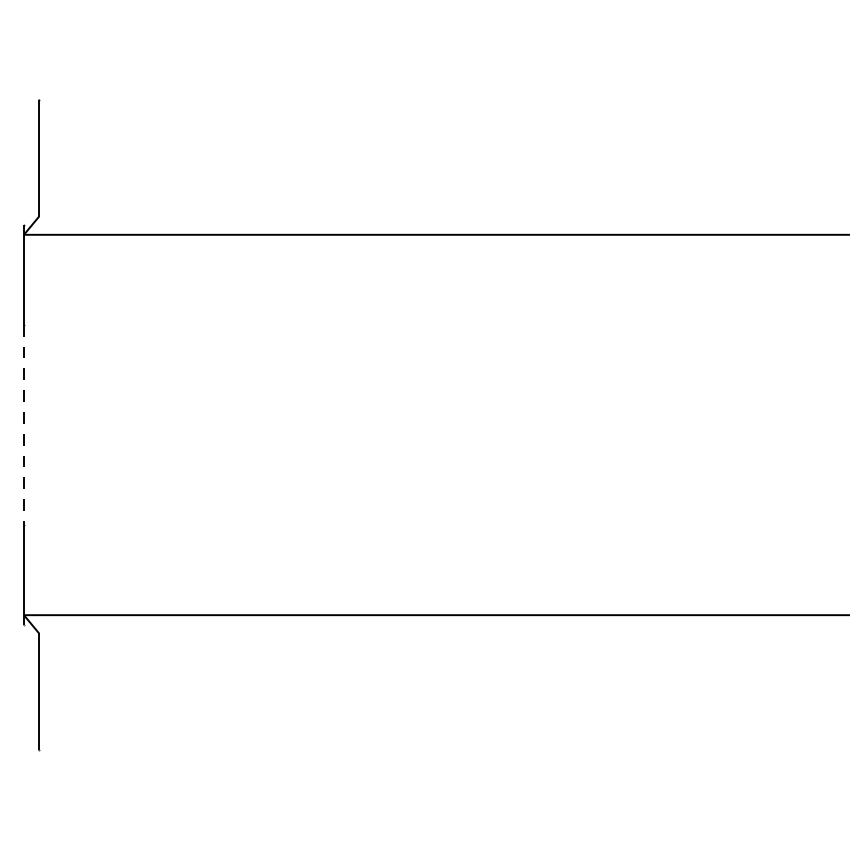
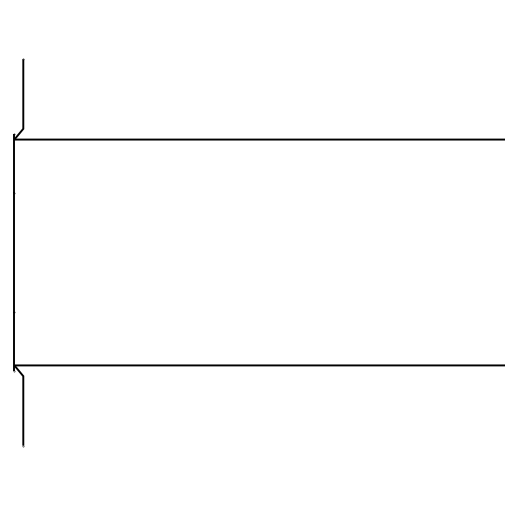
line: (24, 425) -> (14, 252), dashed -> solid

